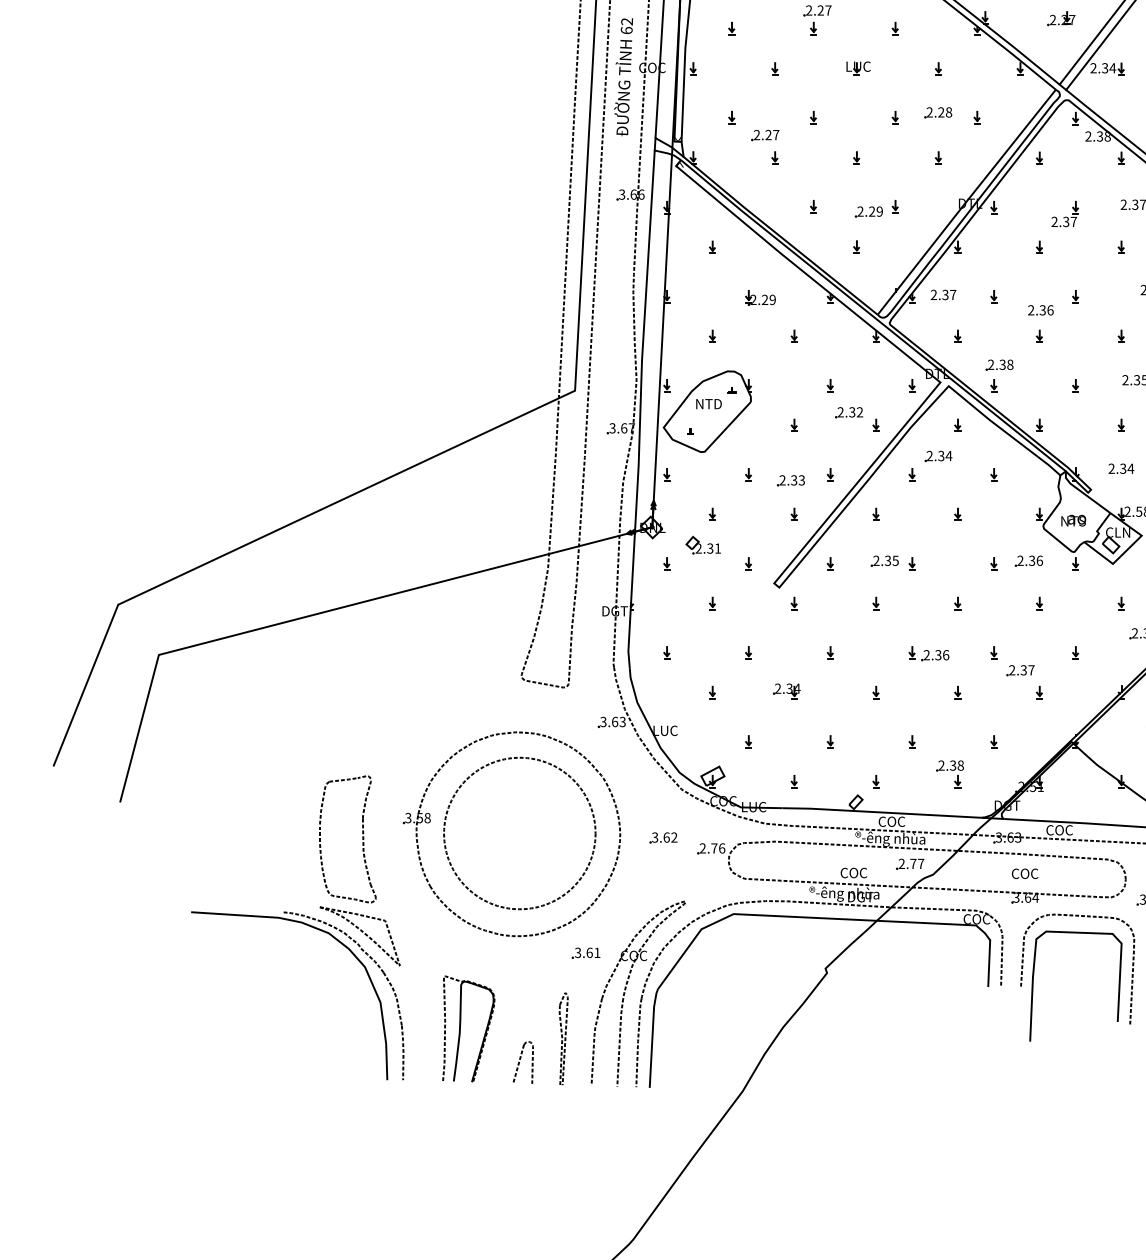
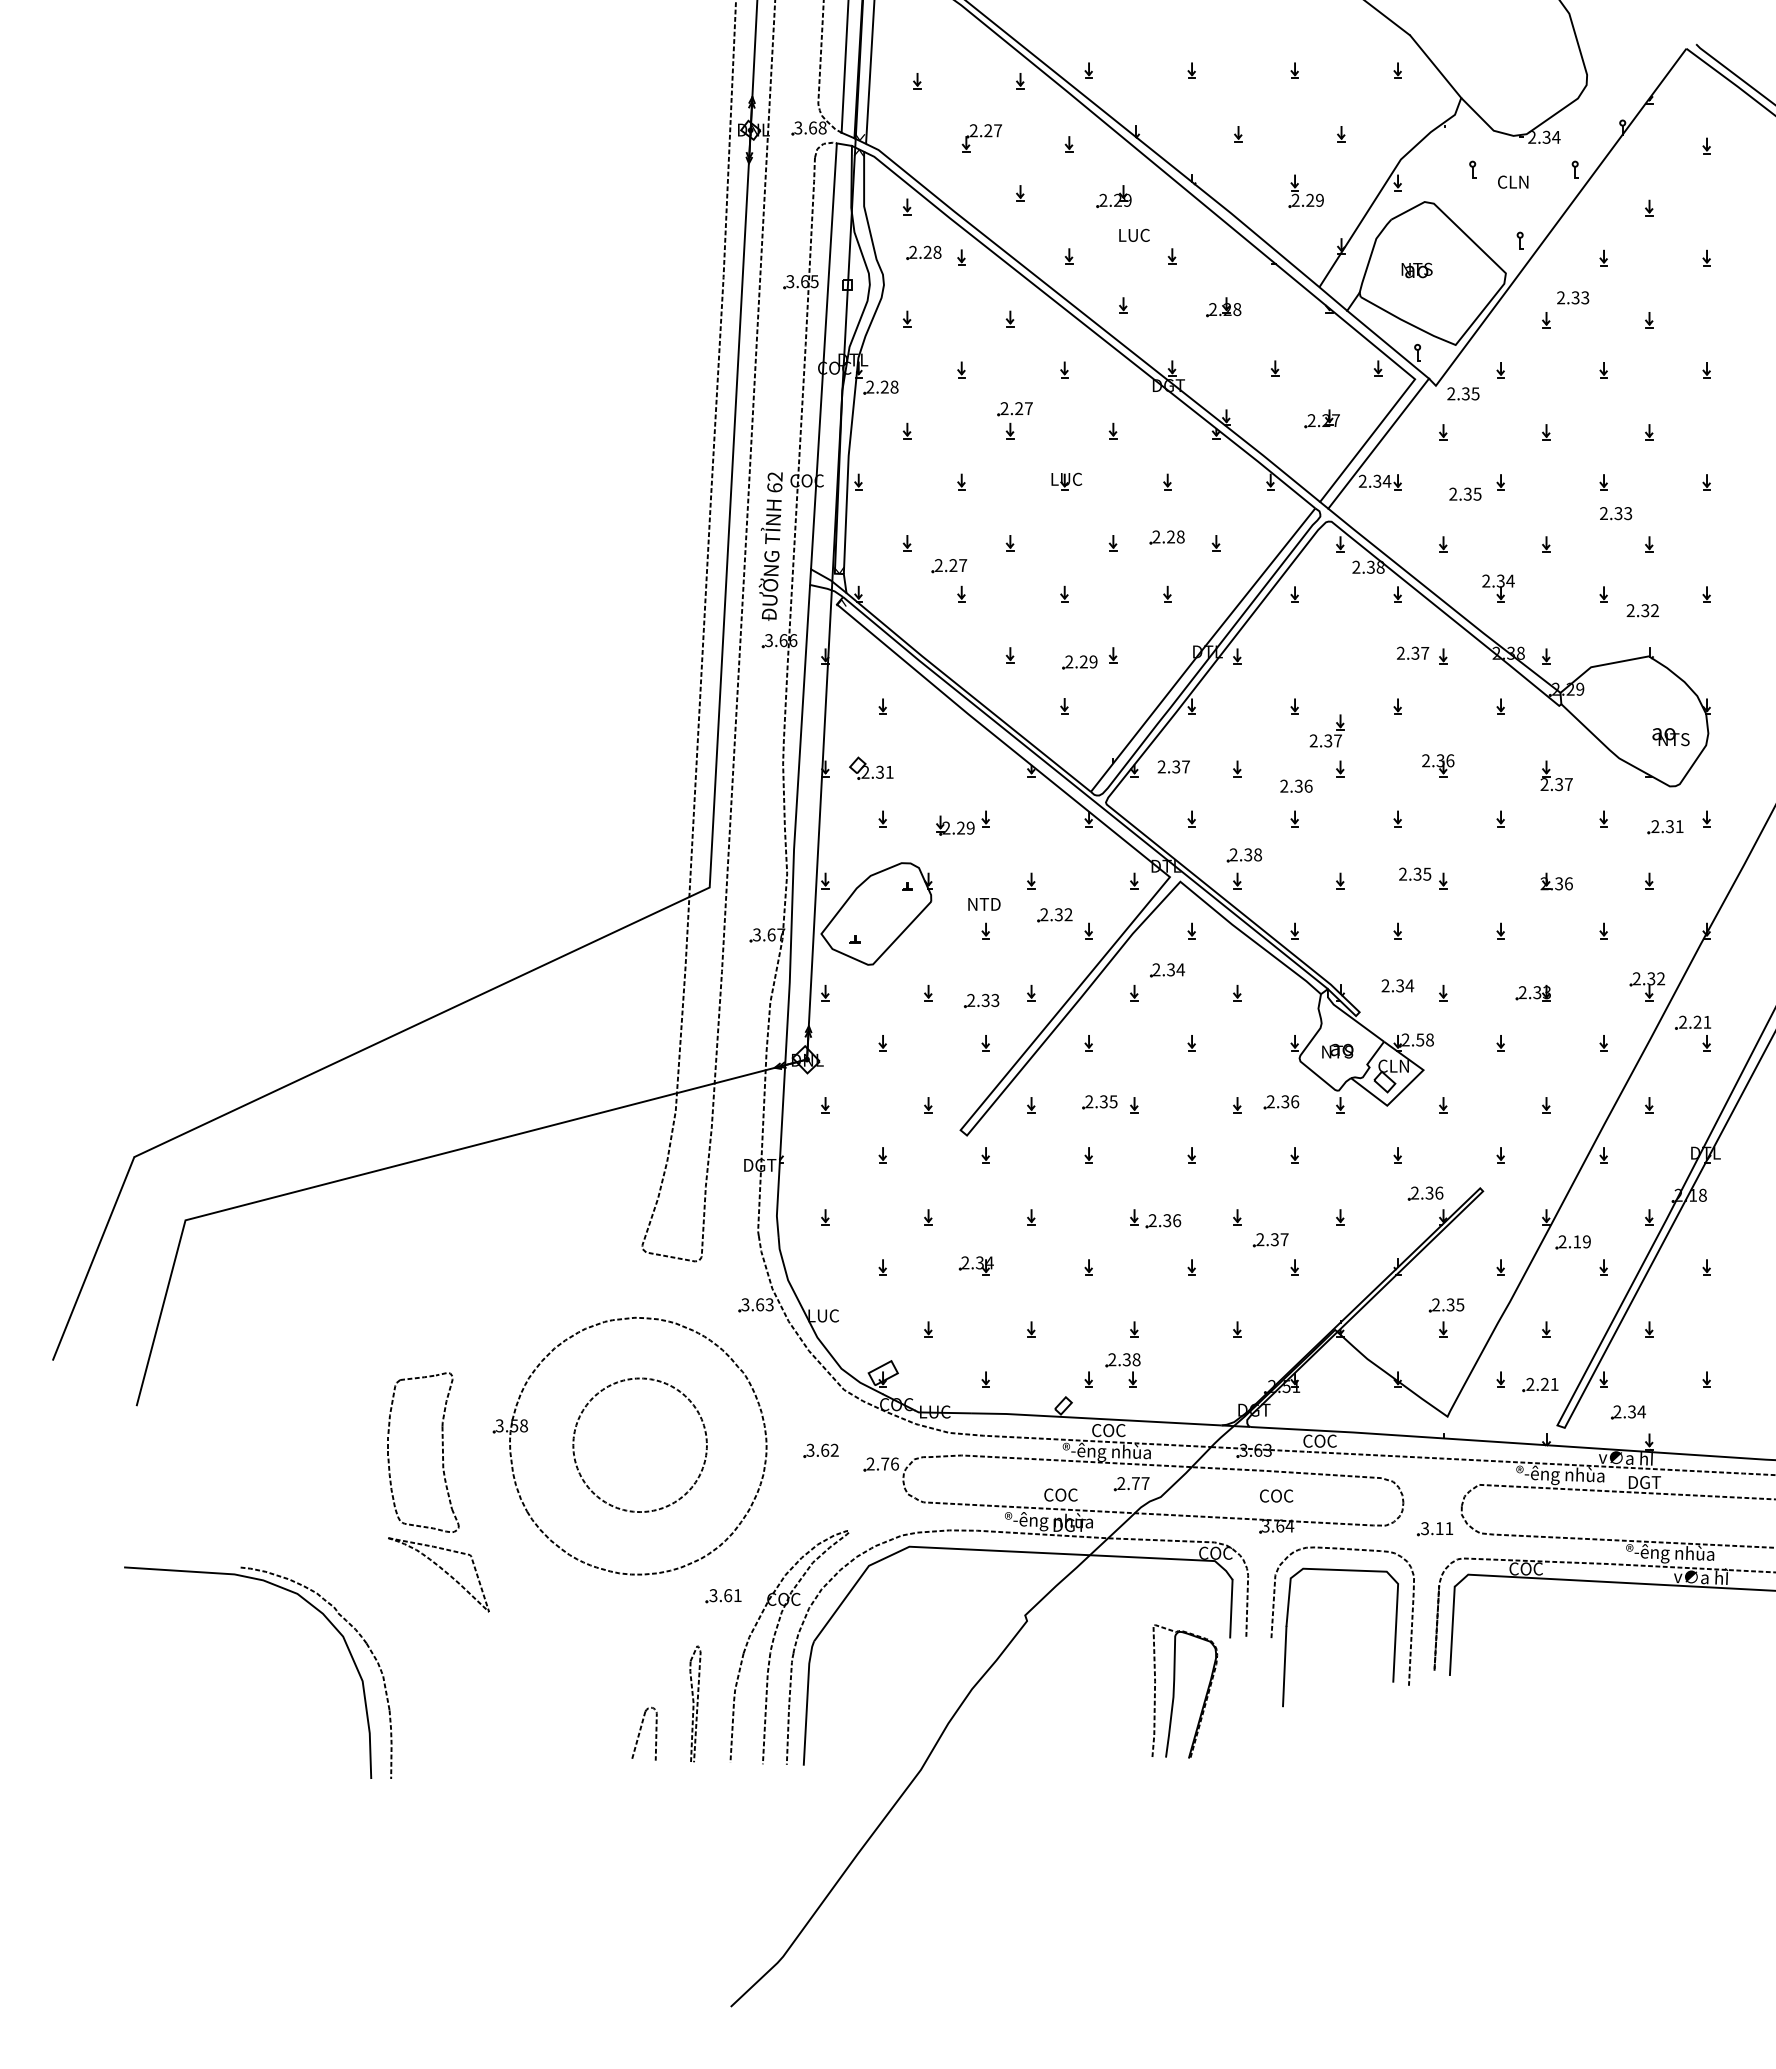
text: (623, 77) -> (770, 546), moved
part: (1064, 213) -> (1326, 730), moved
part: (760, 297) -> (955, 825), moved
text: (709, 404) -> (984, 904), moved
part: (703, 544) -> (871, 767), moved
part: (949, 774) -> (1122, 1370), moved
circle: (519, 832) -> (639, 1444), size x0.7
part: (339, 943) -> (311, 1606), moved
part: (460, 1029) -> (1174, 1691), moved

